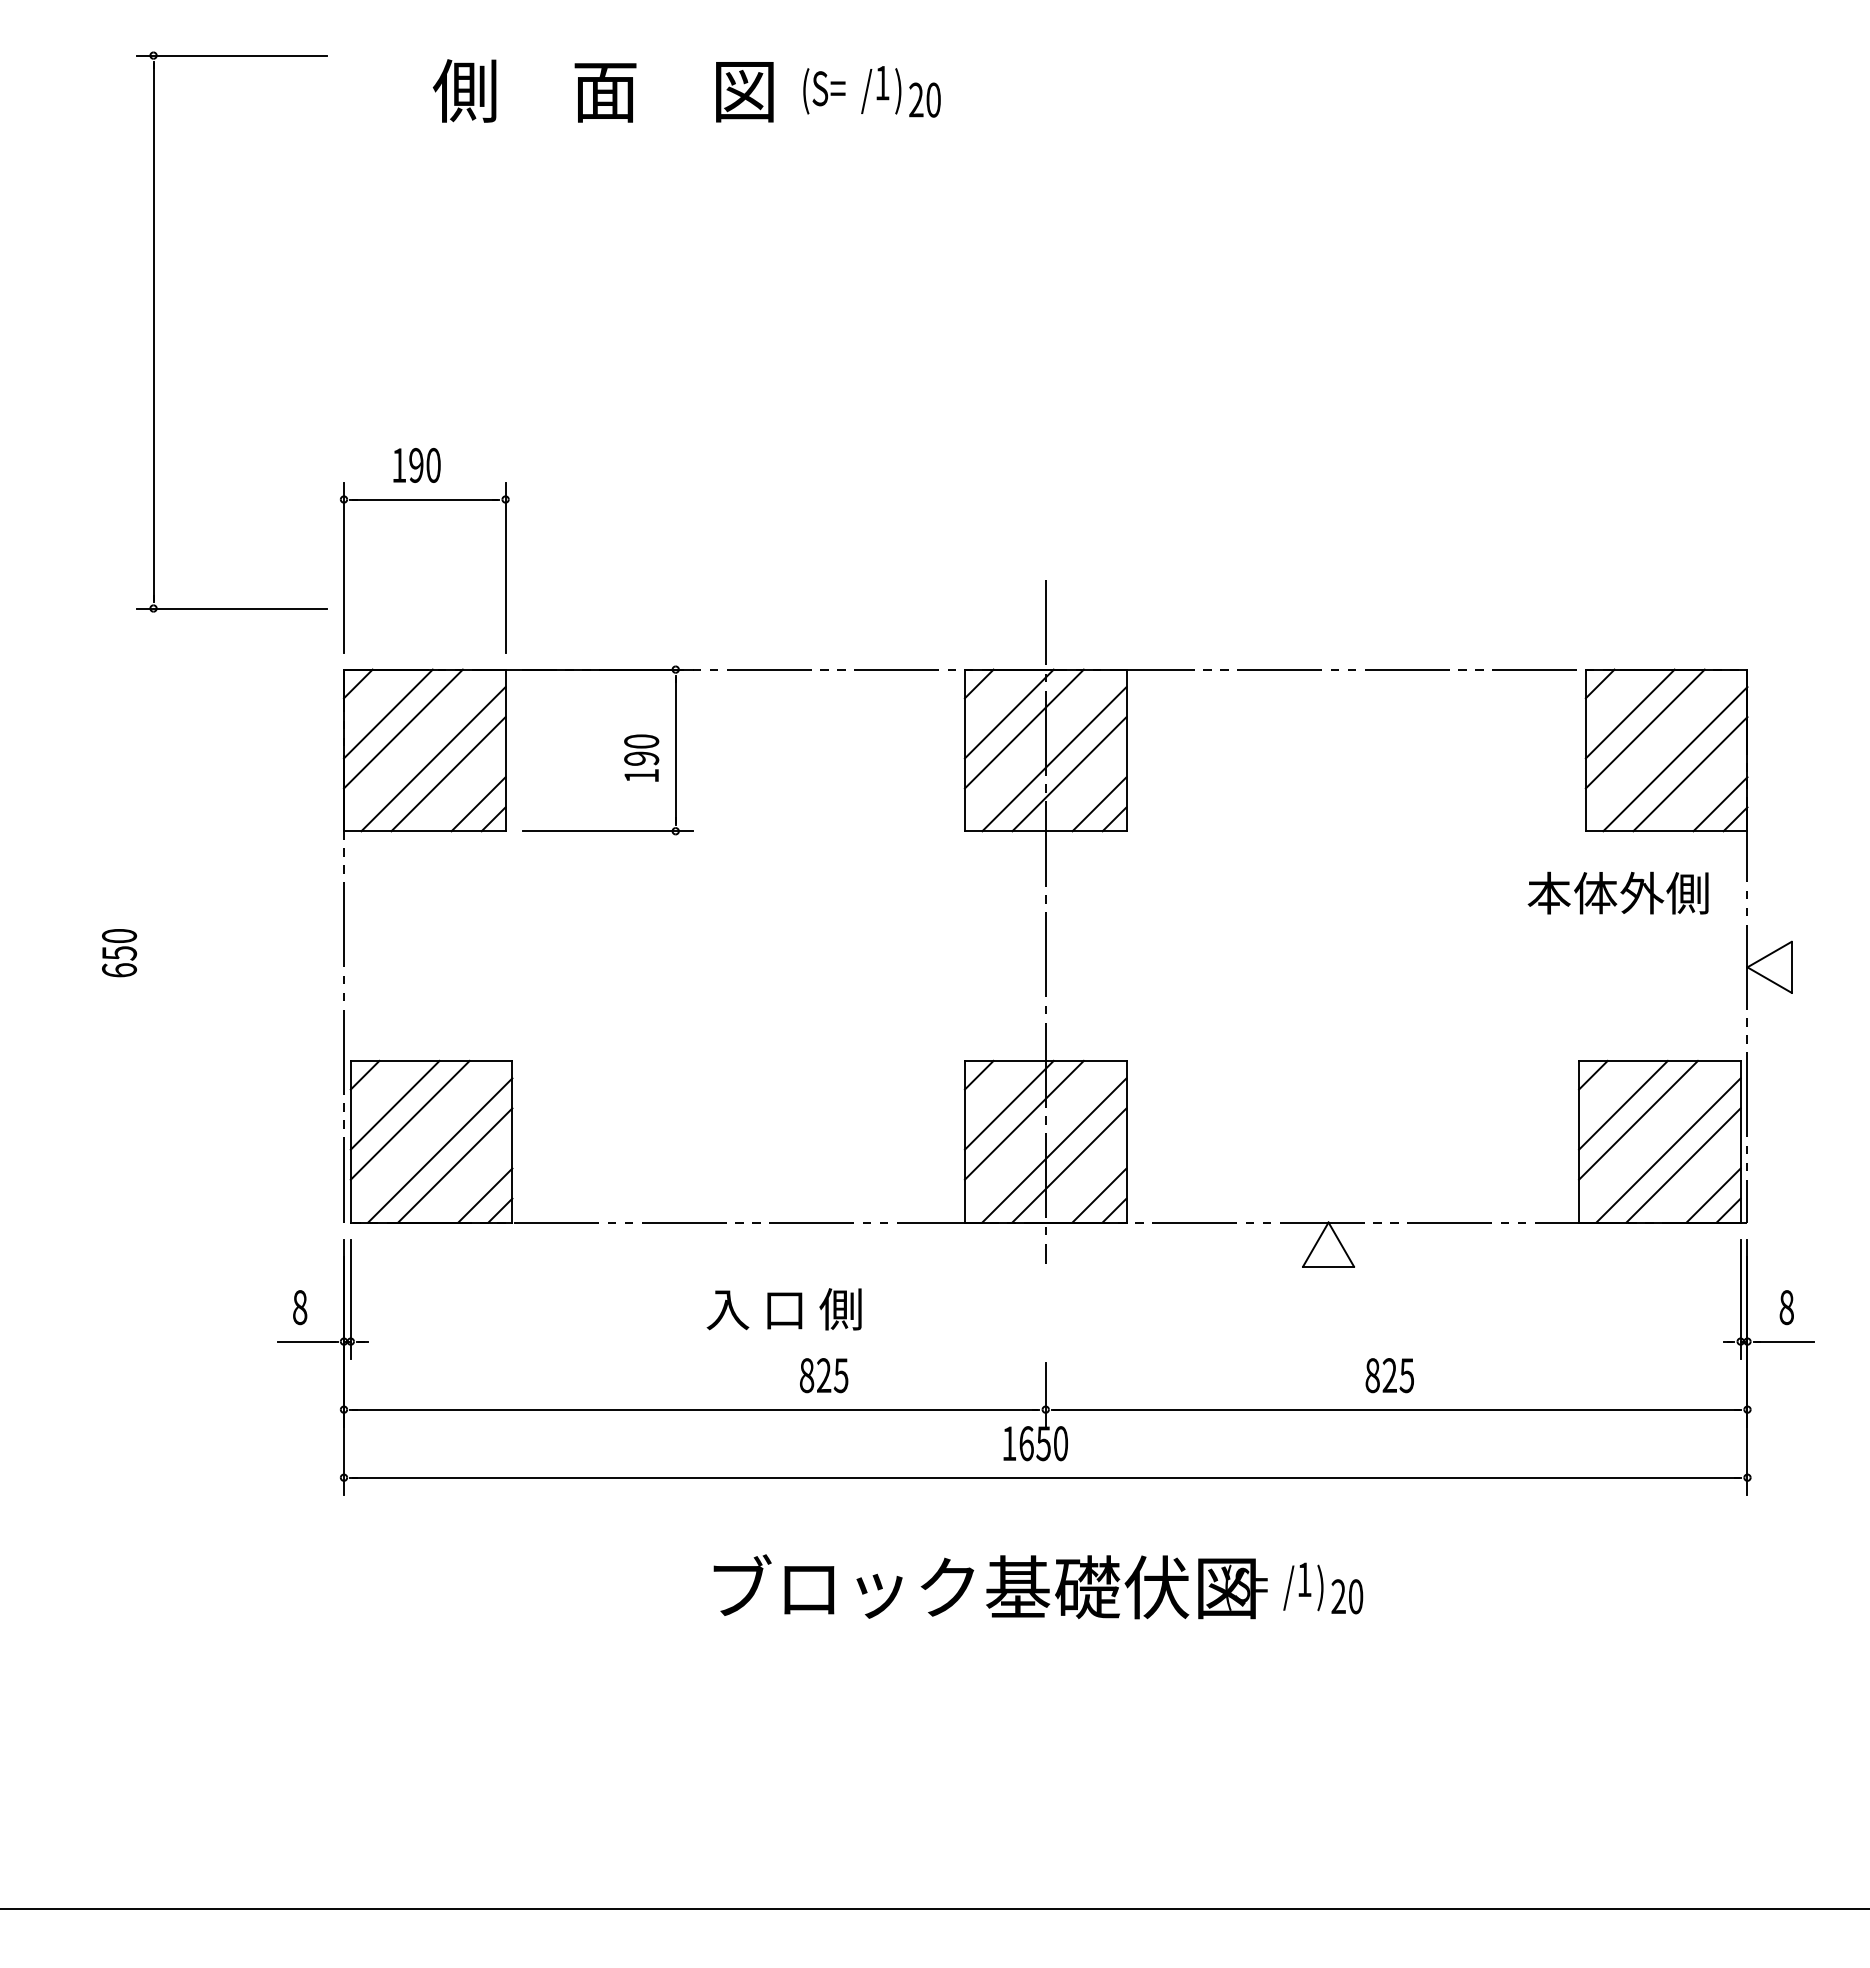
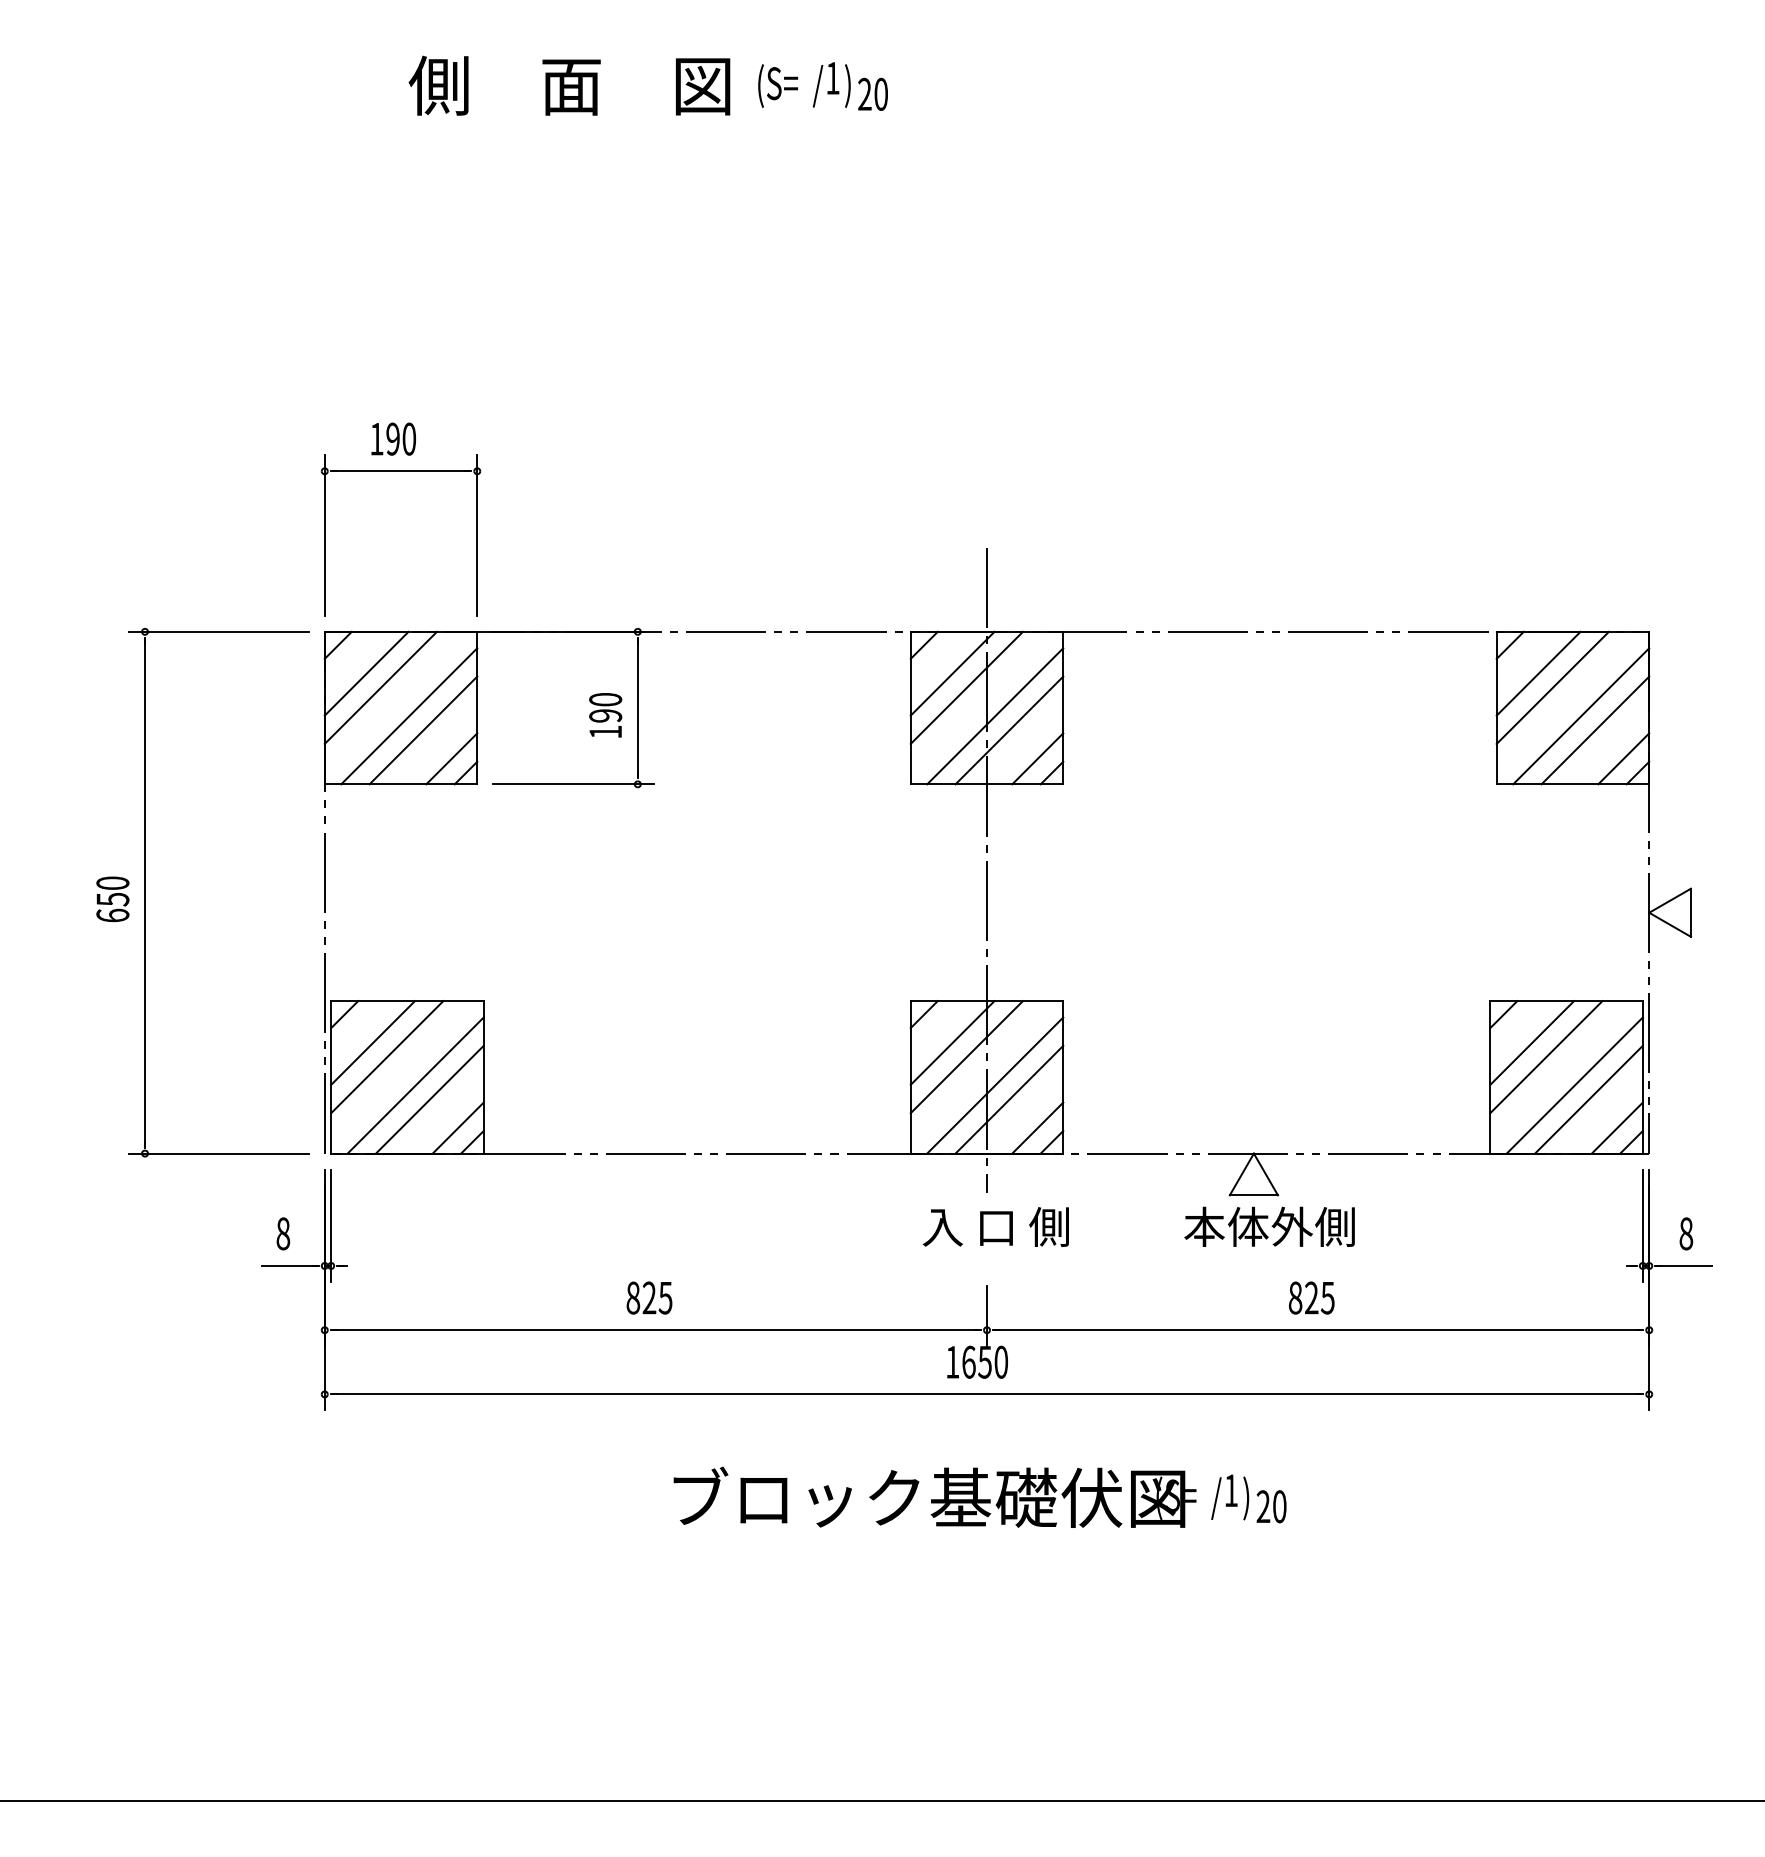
part: (154, 331) -> (145, 892), moved
text: (1617, 892) -> (1268, 1226), moved
text: (783, 1309) -> (995, 1227), moved
text: (824, 1375) -> (649, 1297), moved

